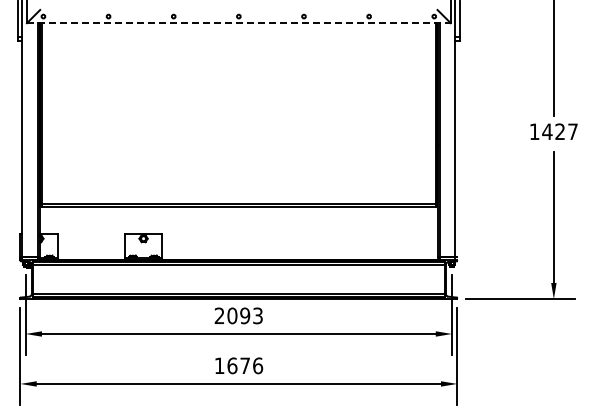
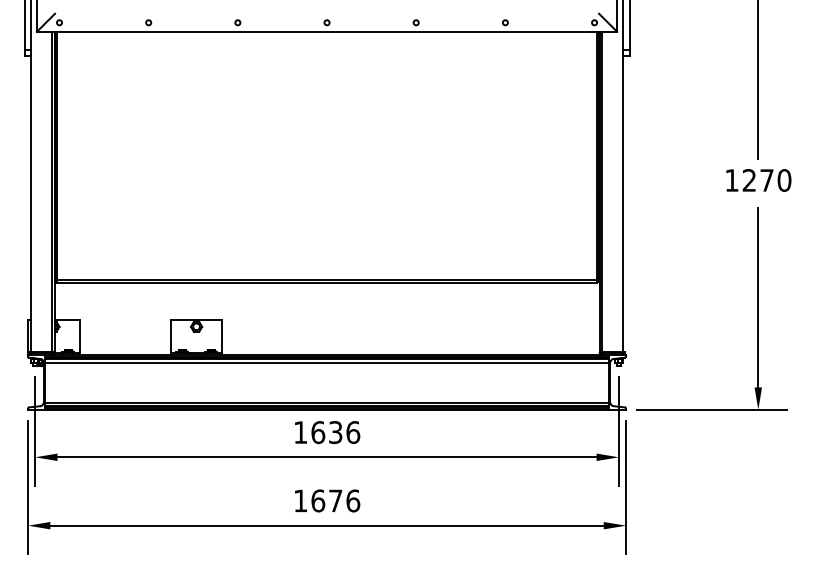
line: (238, 23) -> (326, 32), dashed -> solid
text: (560, 131) -> (767, 180), 1427 -> 1270
text: (238, 315) -> (326, 431), 2093 -> 1636

